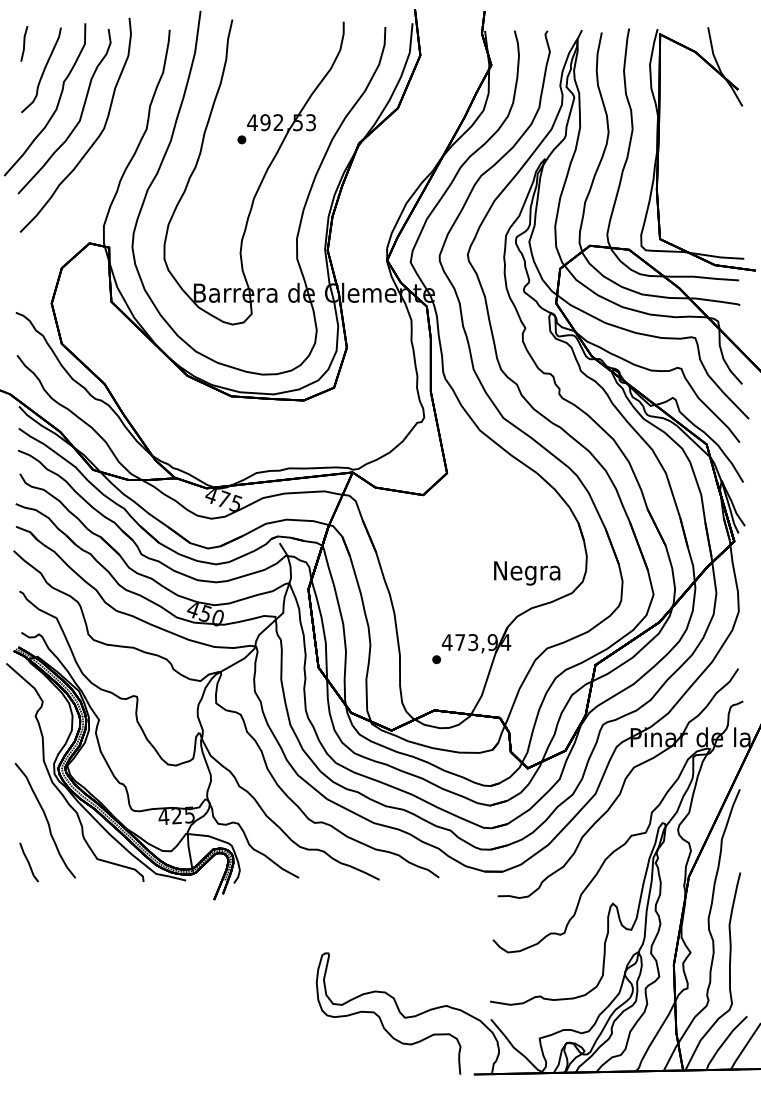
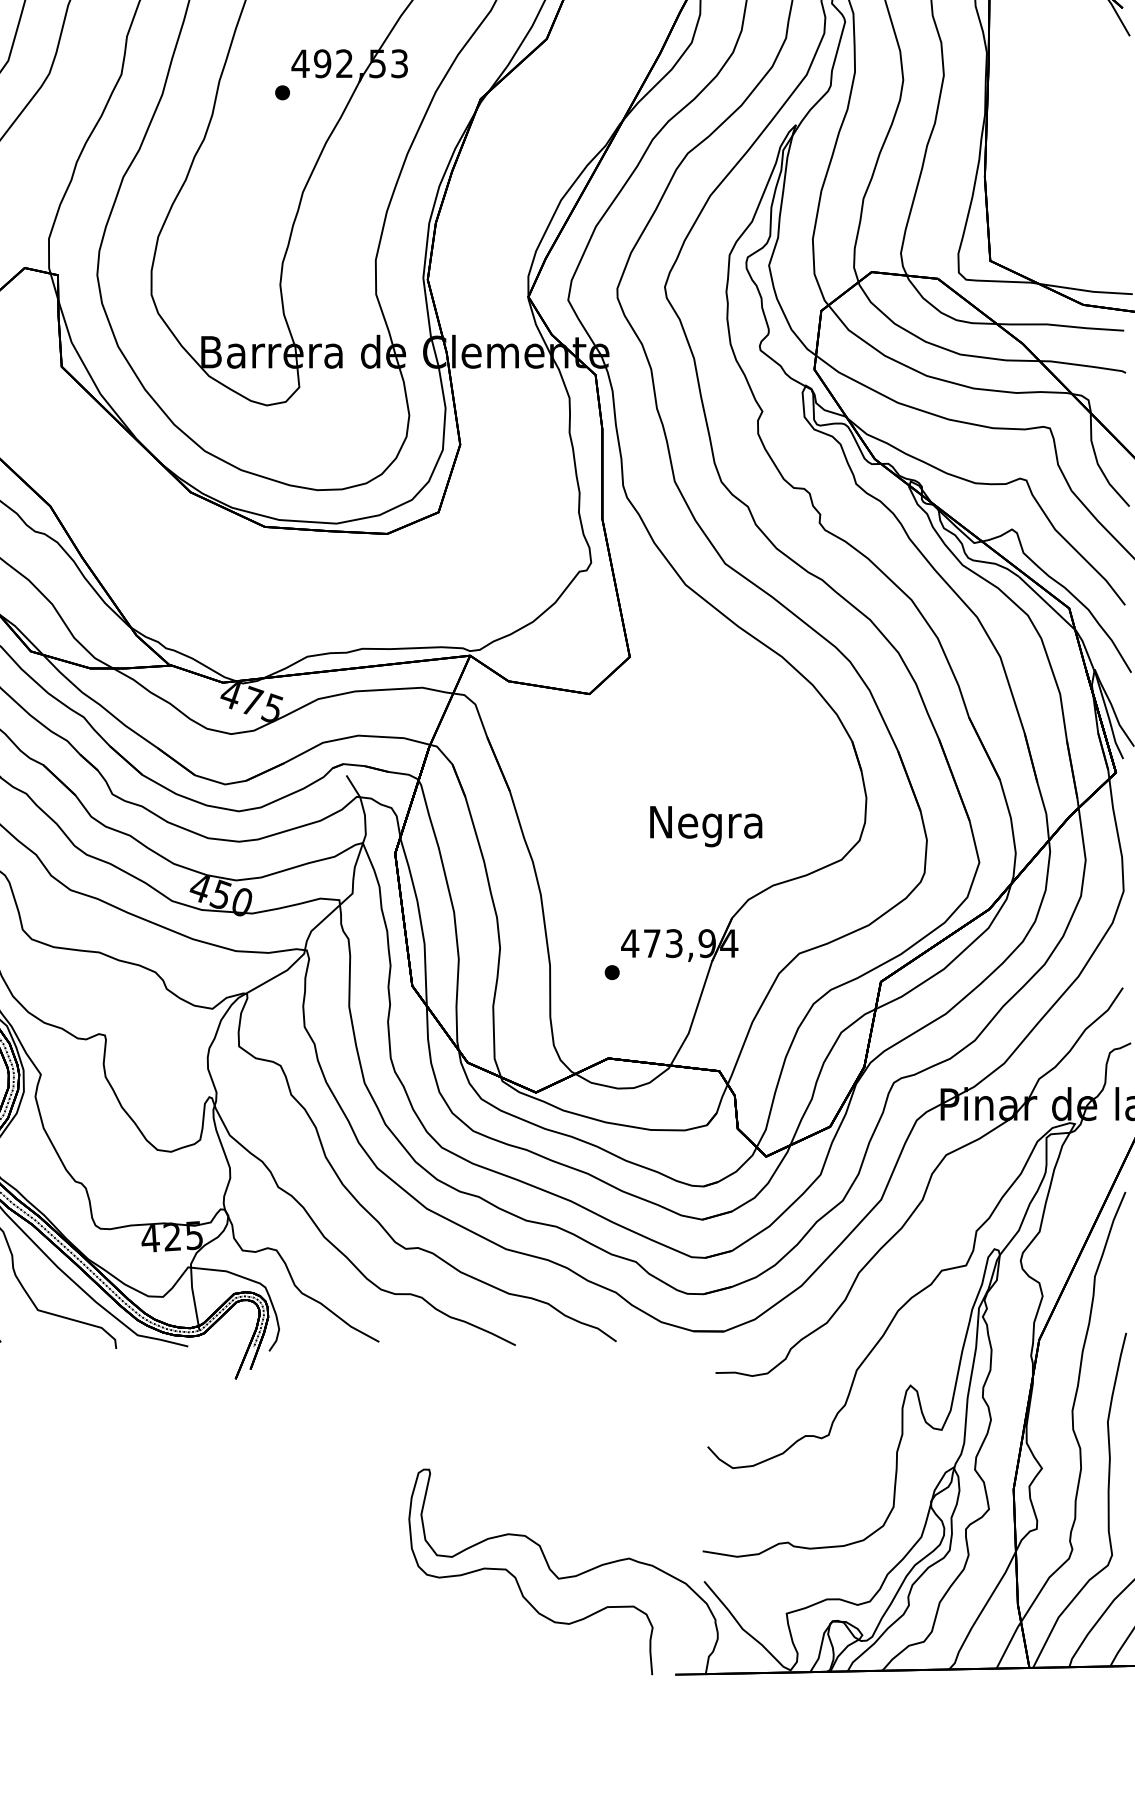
text: (527, 573) -> (706, 826), moved

